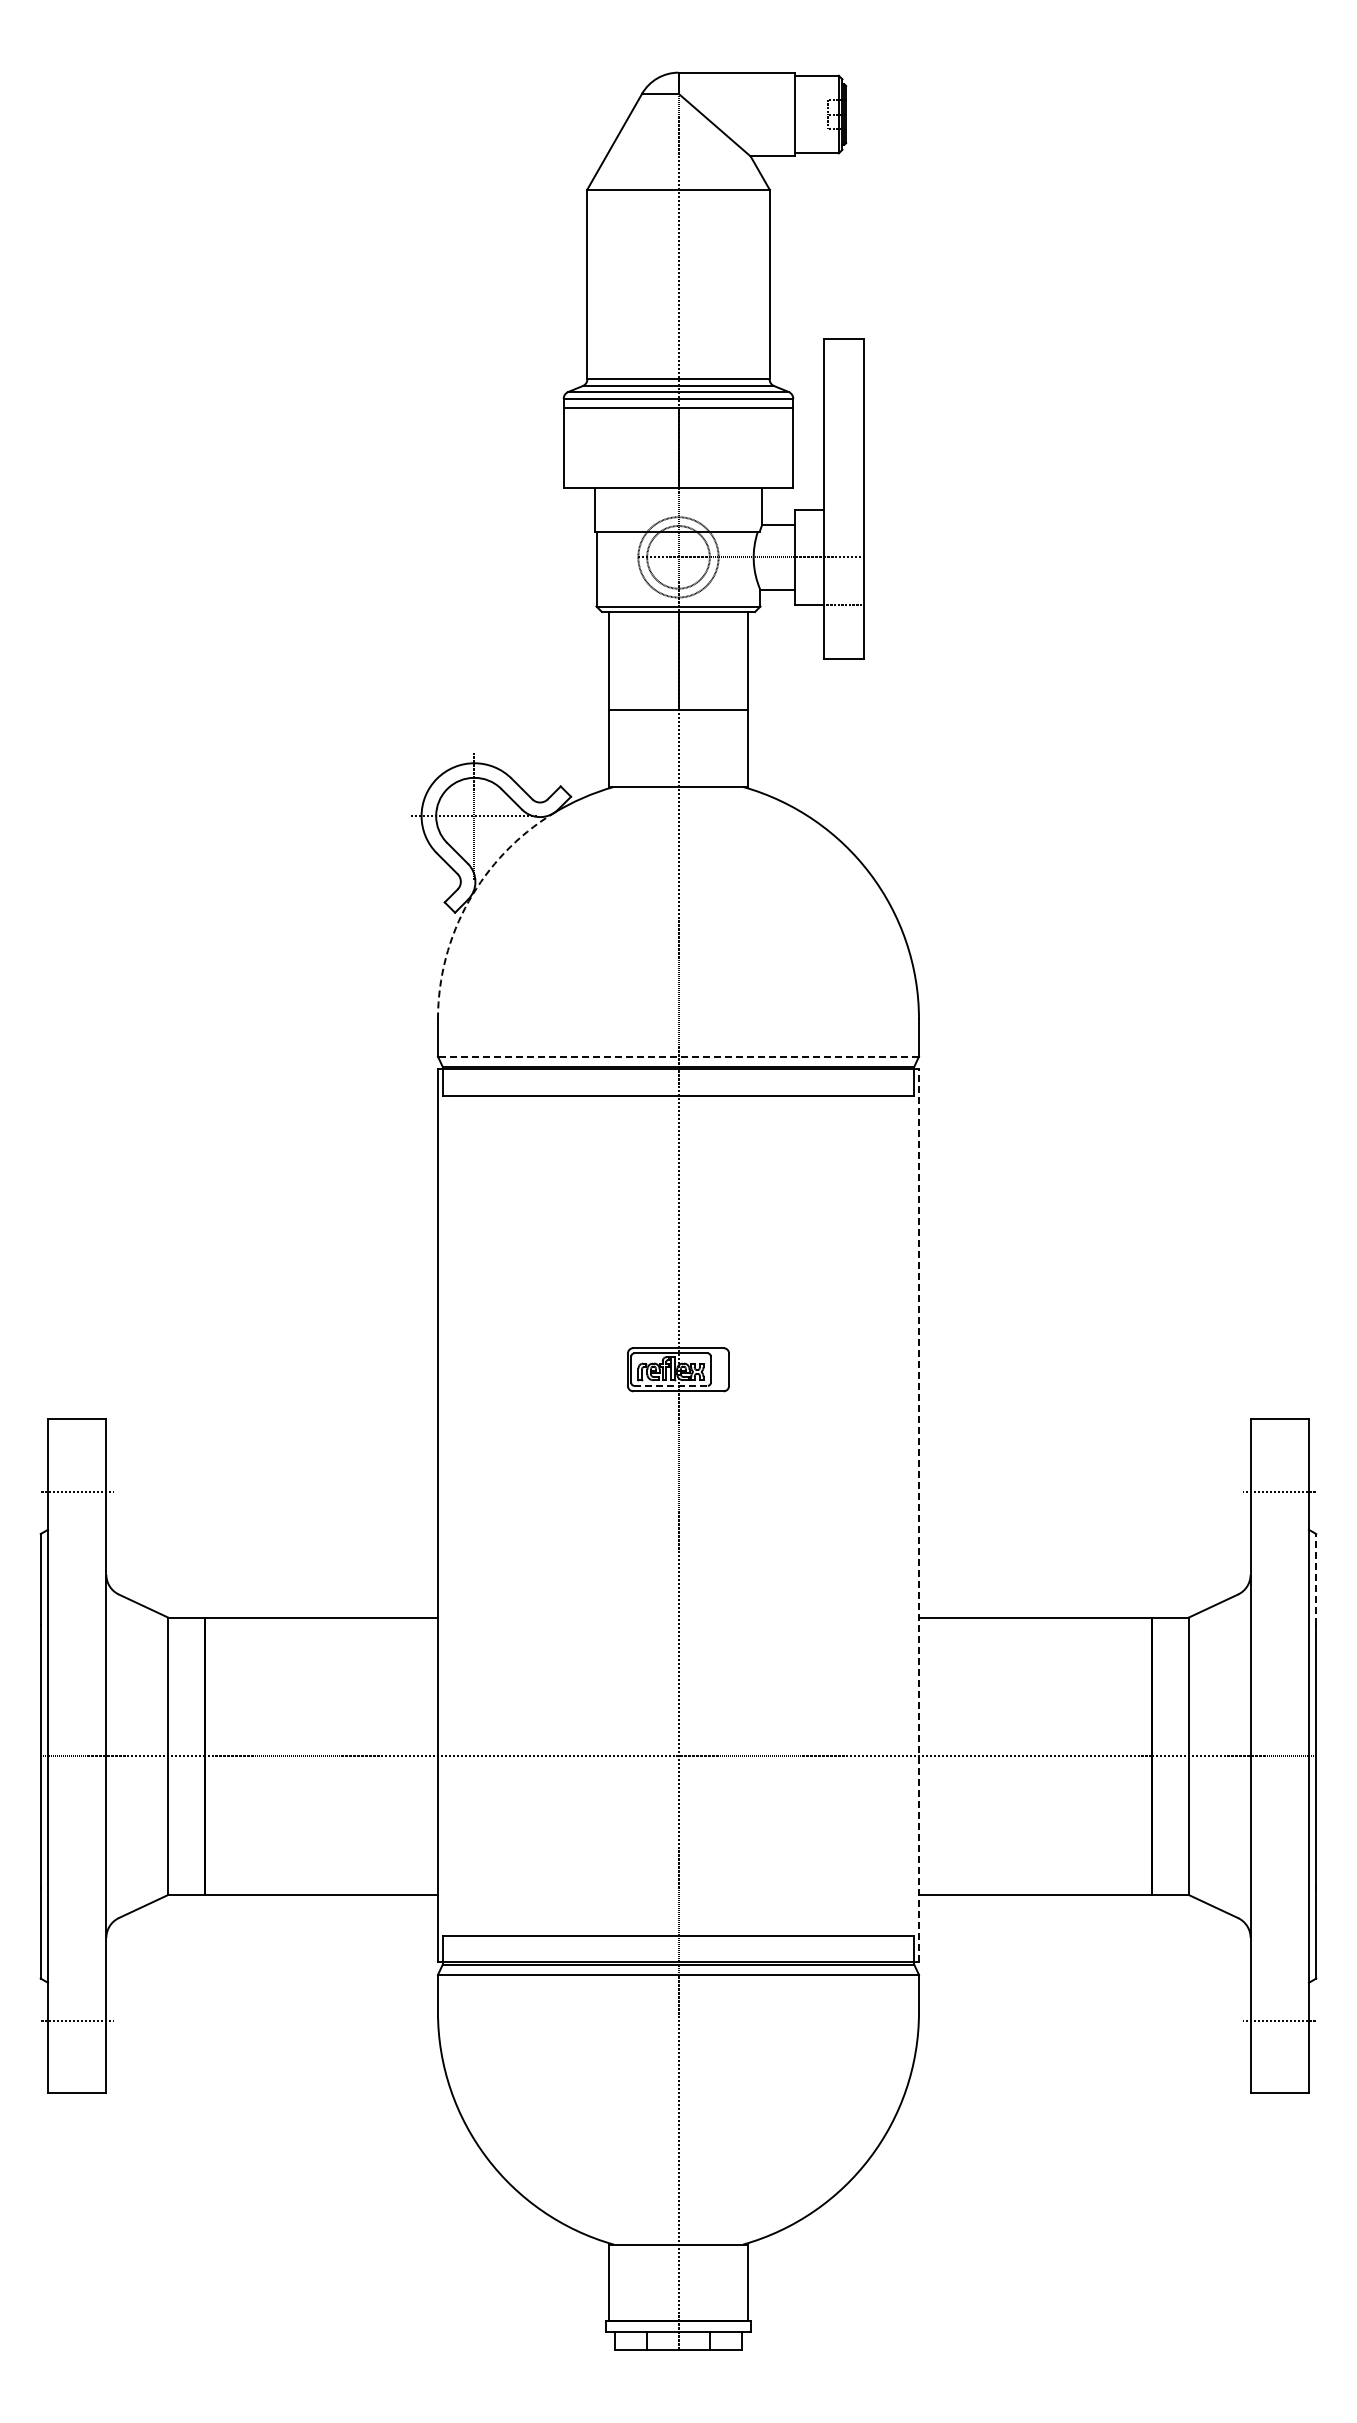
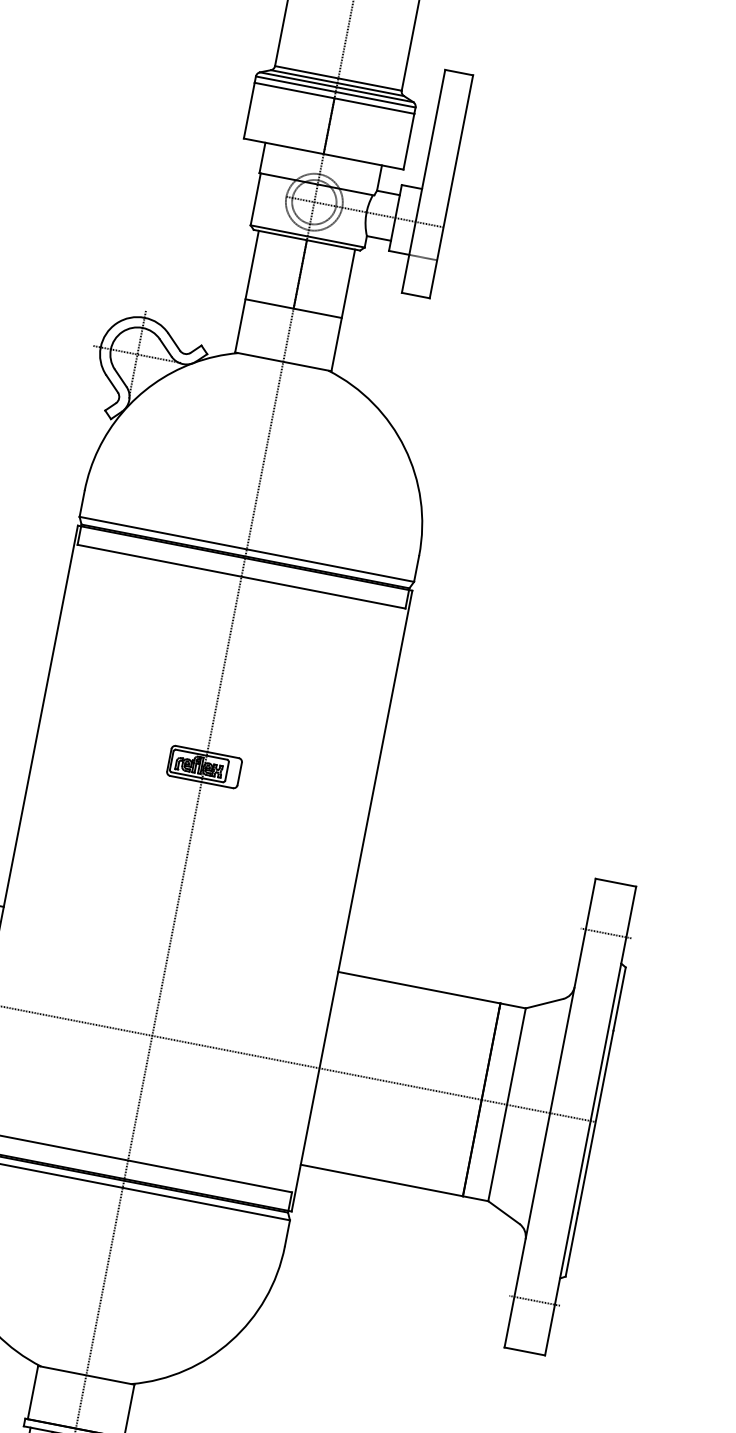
arc: (468, 901) -> (121, 413), dashed -> solid
line: (678, 1056) -> (246, 549), dashed -> solid
line: (671, 1385) -> (197, 777), dashed -> solid
line: (919, 1515) -> (352, 900), dashed -> solid
line: (1316, 1579) -> (619, 999), dashed -> solid

